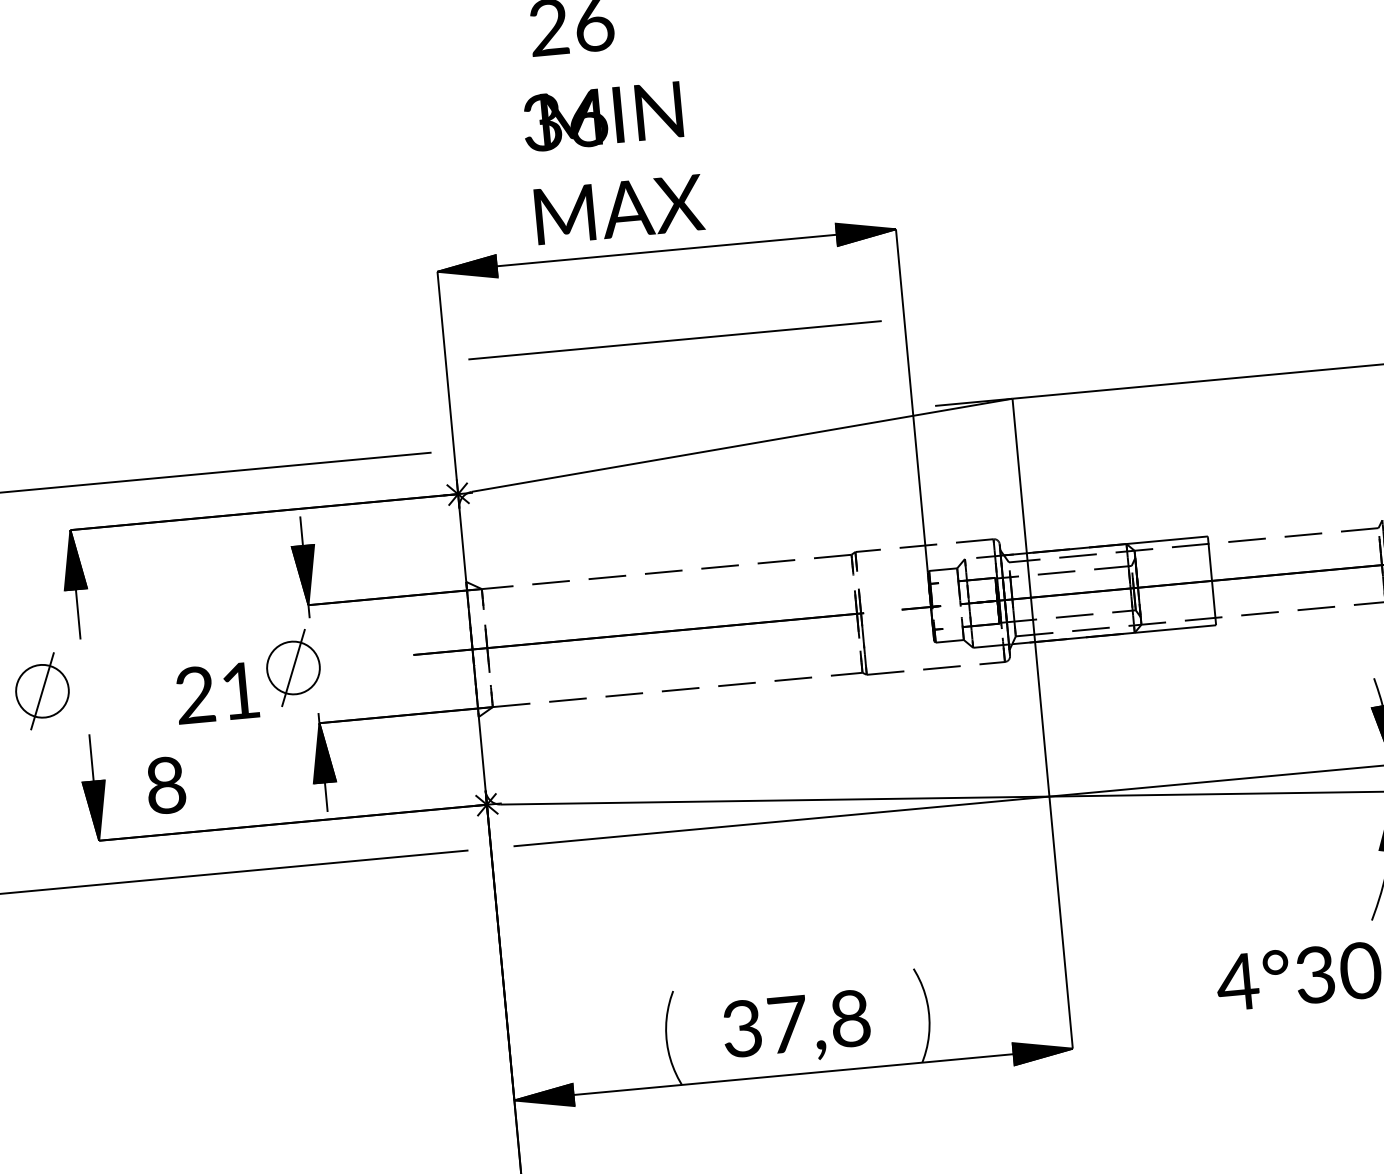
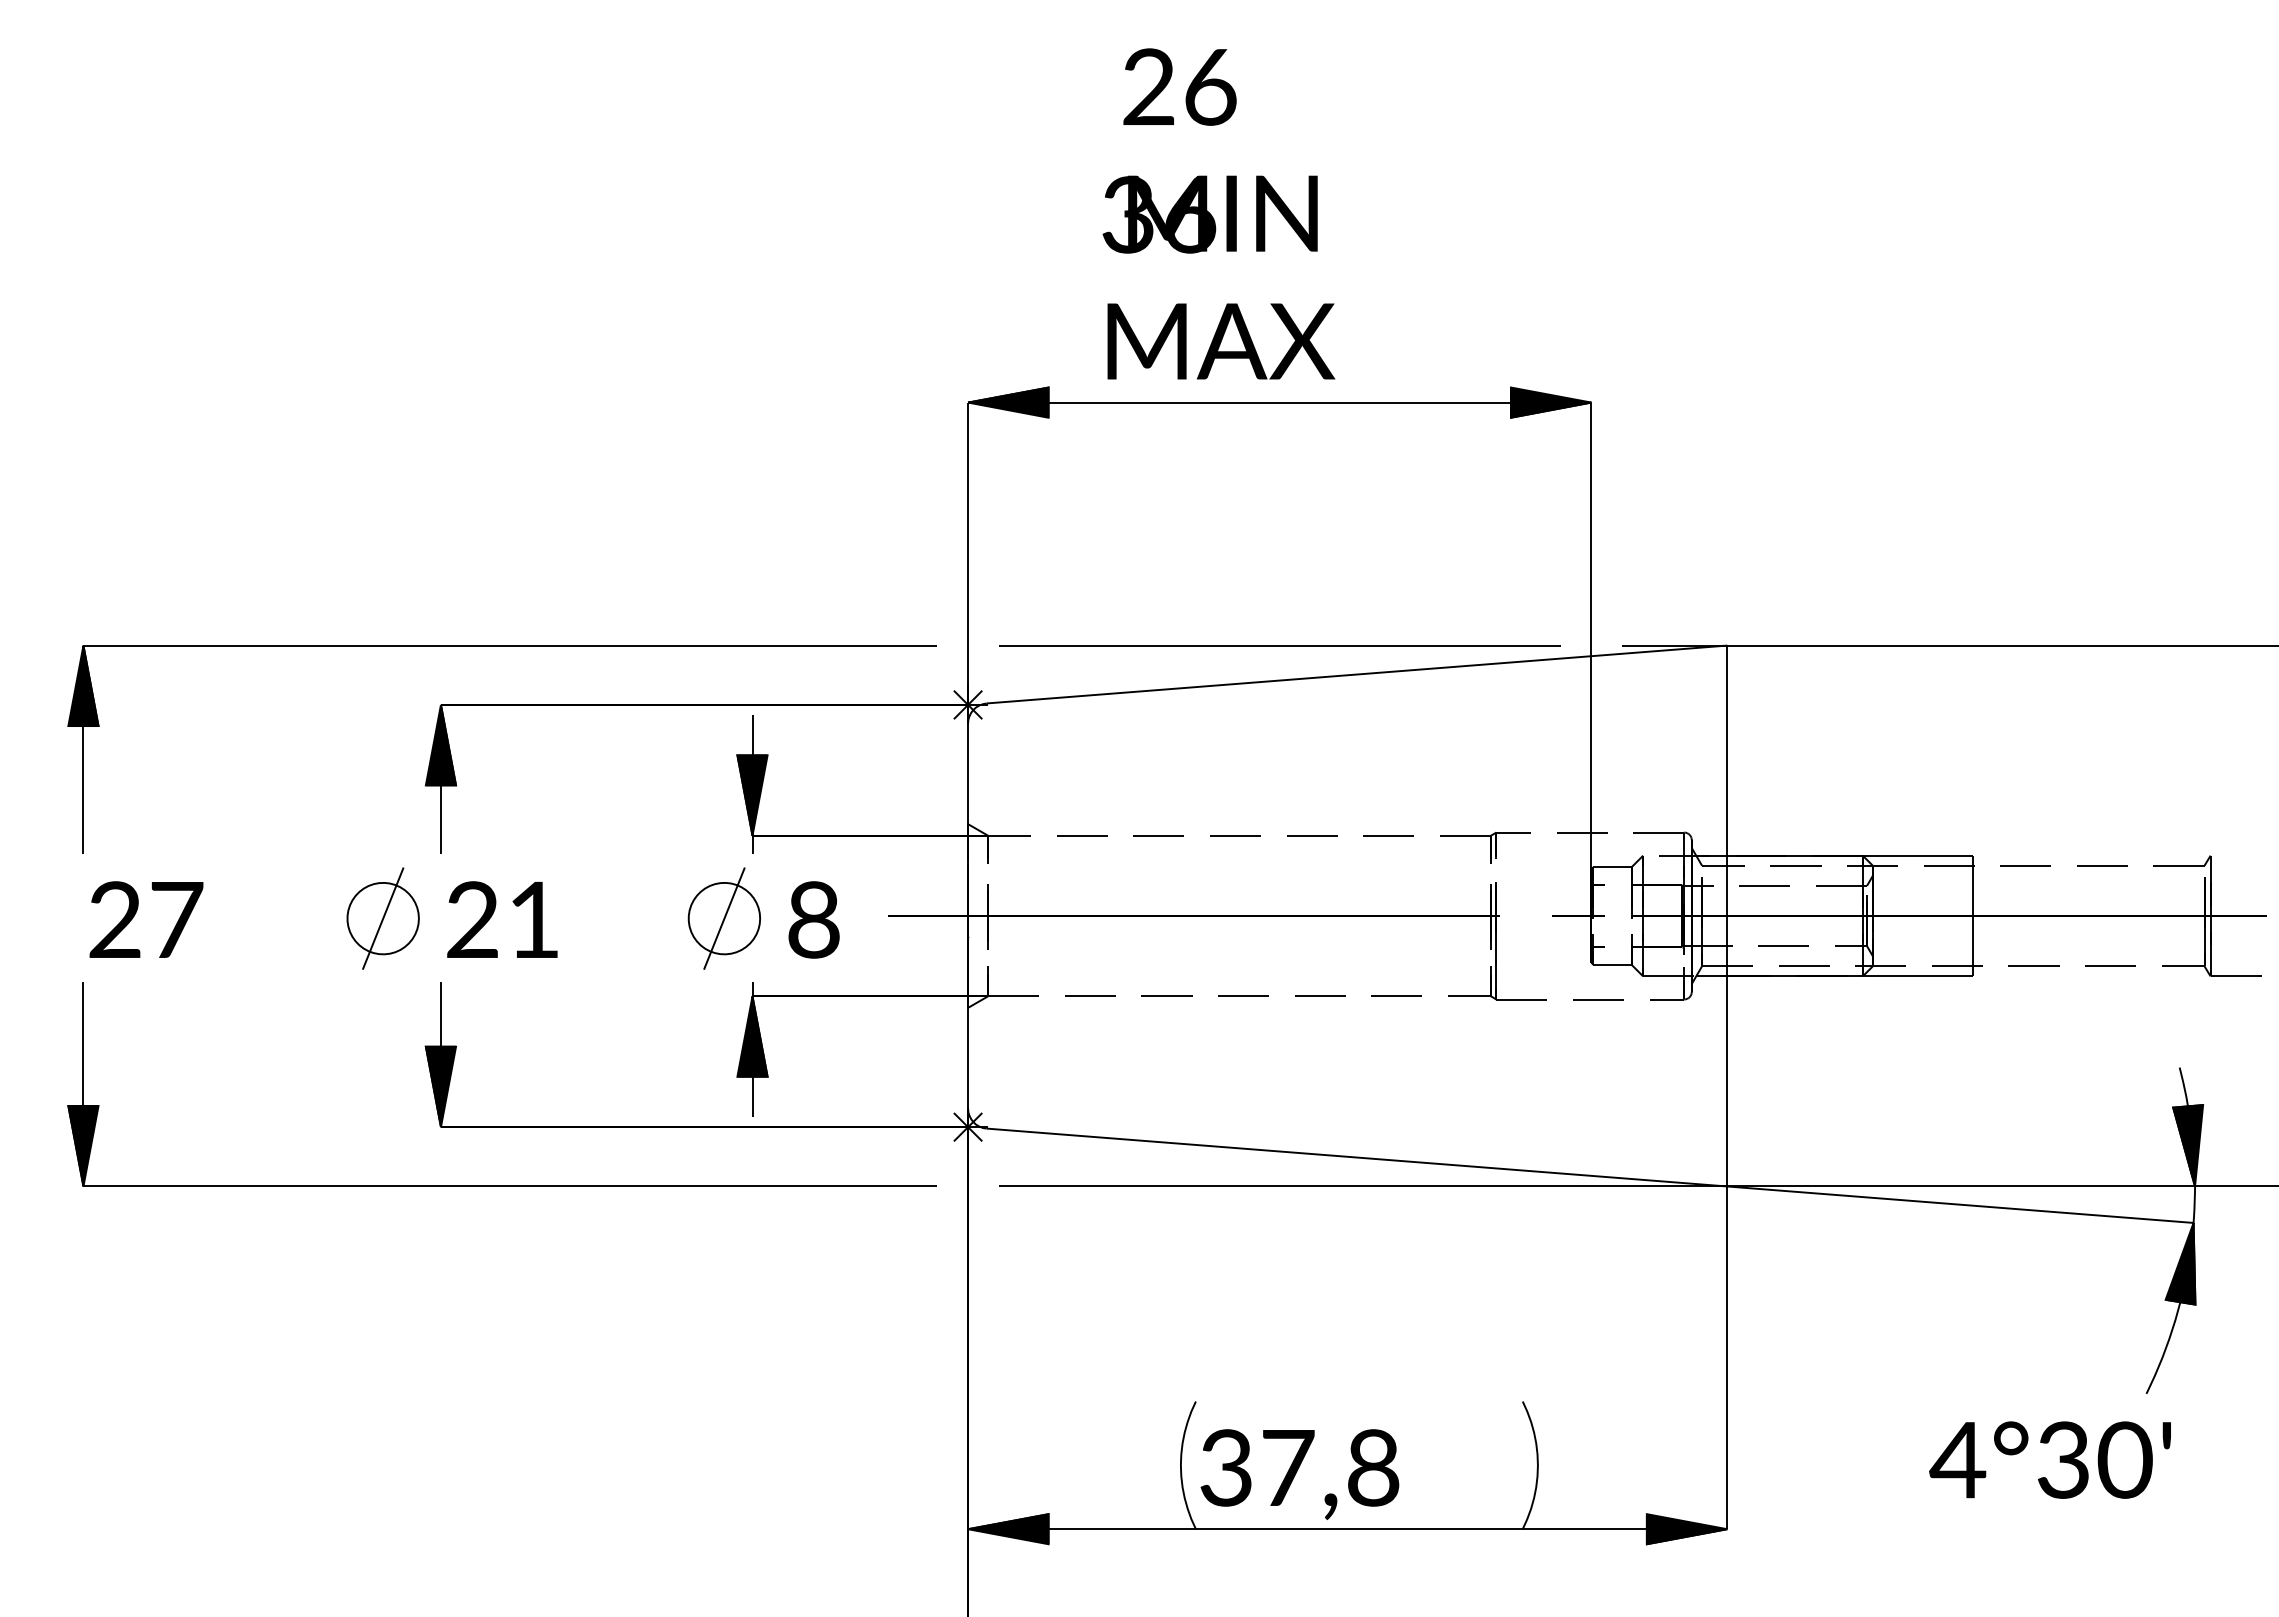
line: (674, 340) -> (1279, 645), moved
text: (217, 692) -> (502, 919), moved
text: (165, 785) -> (813, 919), moved
text: (796, 1028) -> (1299, 1474), moved

